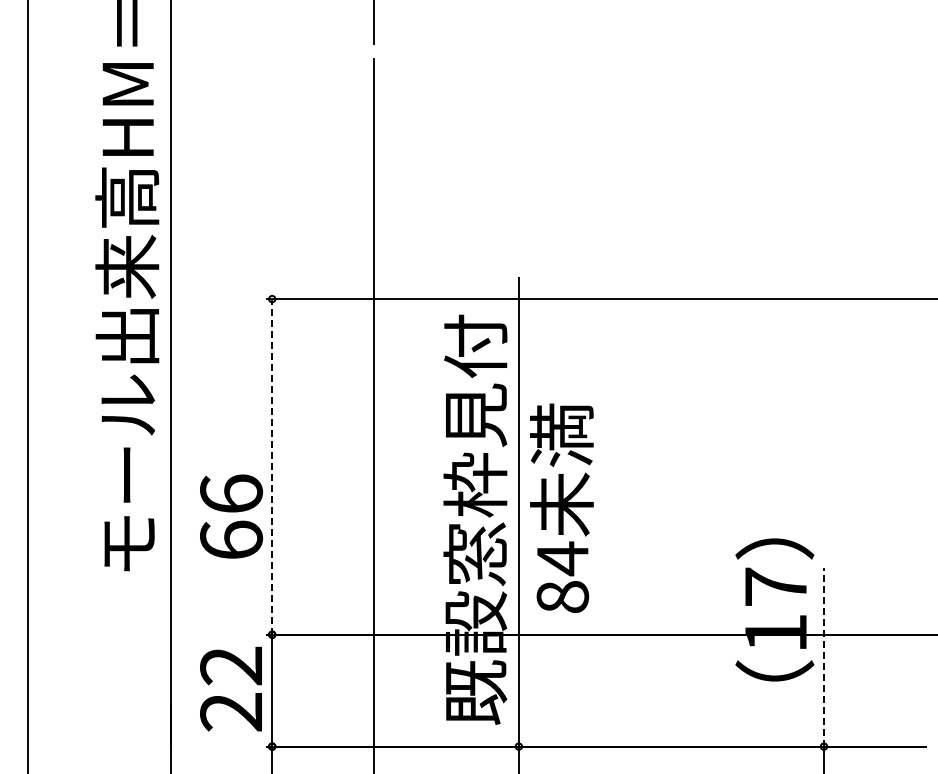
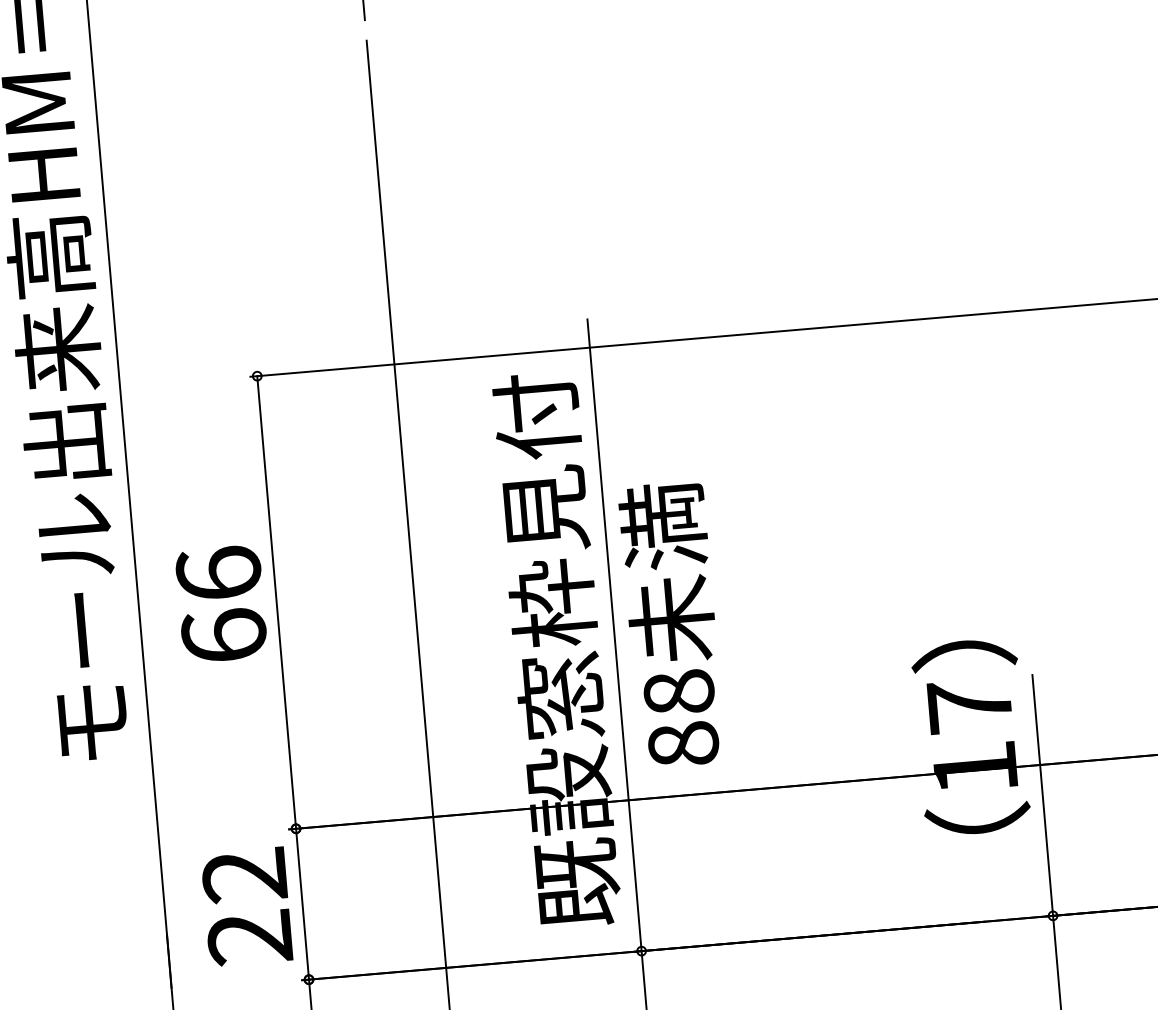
line: (272, 466) -> (277, 601), dashed -> solid
text: (231, 516) -> (221, 603), moved
text: (562, 558) -> (678, 692), 84 -> 88
line: (823, 656) -> (1042, 794), dashed -> solid

